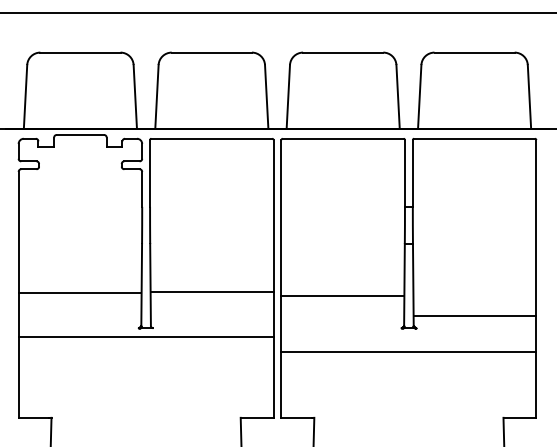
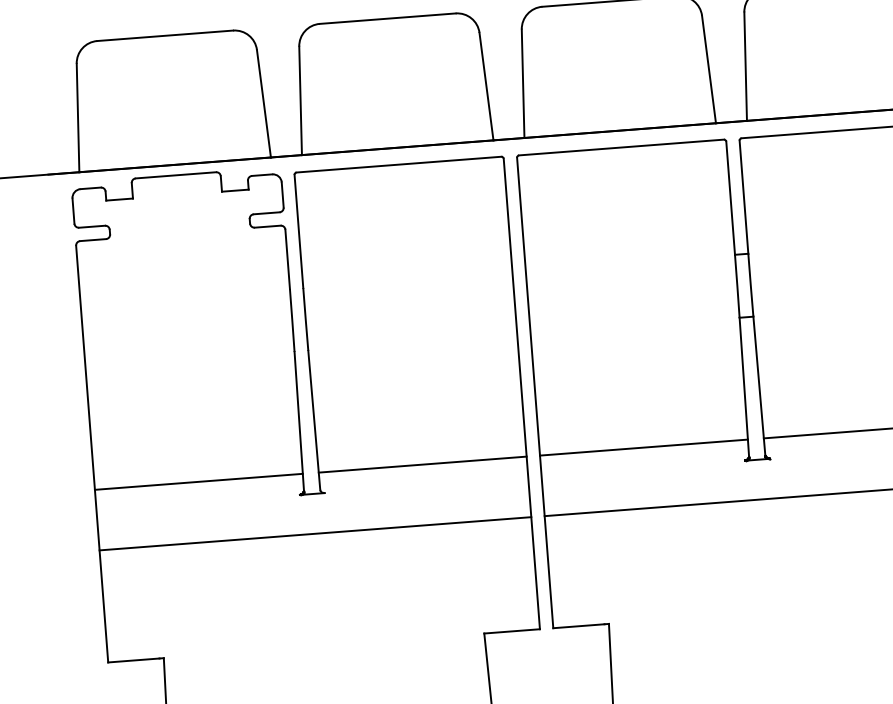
line: (211, 291) -> (421, 463), moved
line: (79, 292) -> (197, 481), moved
line: (342, 295) -> (643, 446), moved
line: (145, 336) -> (314, 533), moved

